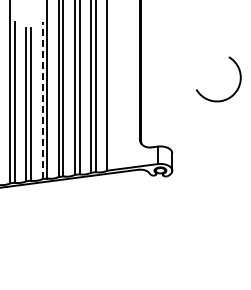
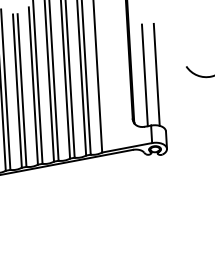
line: (154, 96) -> (144, 75), added
line: (166, 96) -> (156, 75), added
line: (42, 100) -> (33, 86), dashed -> solid

